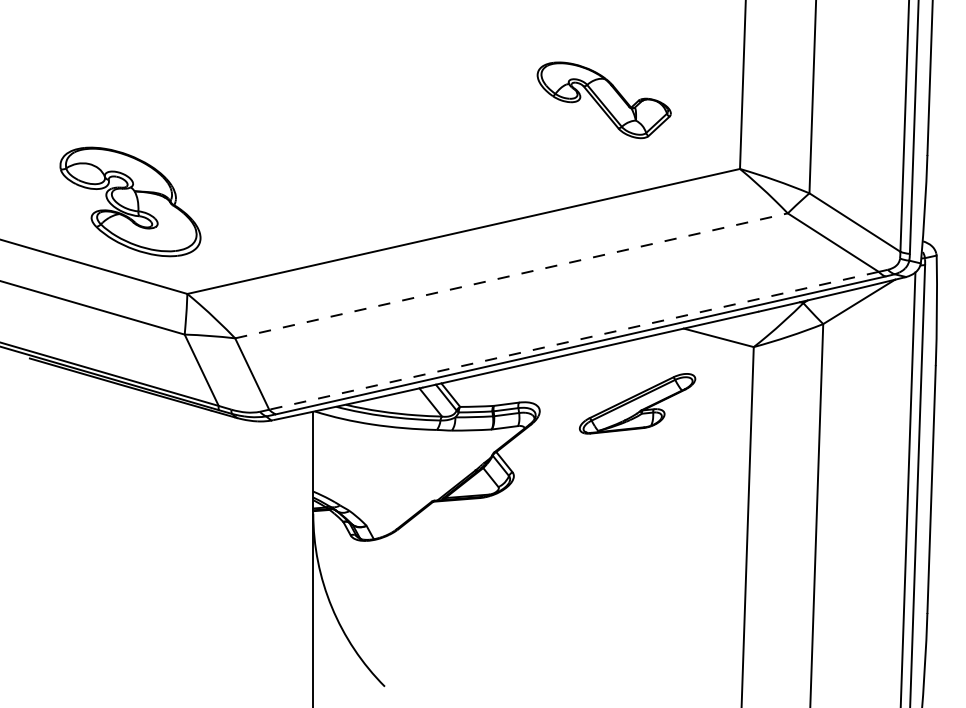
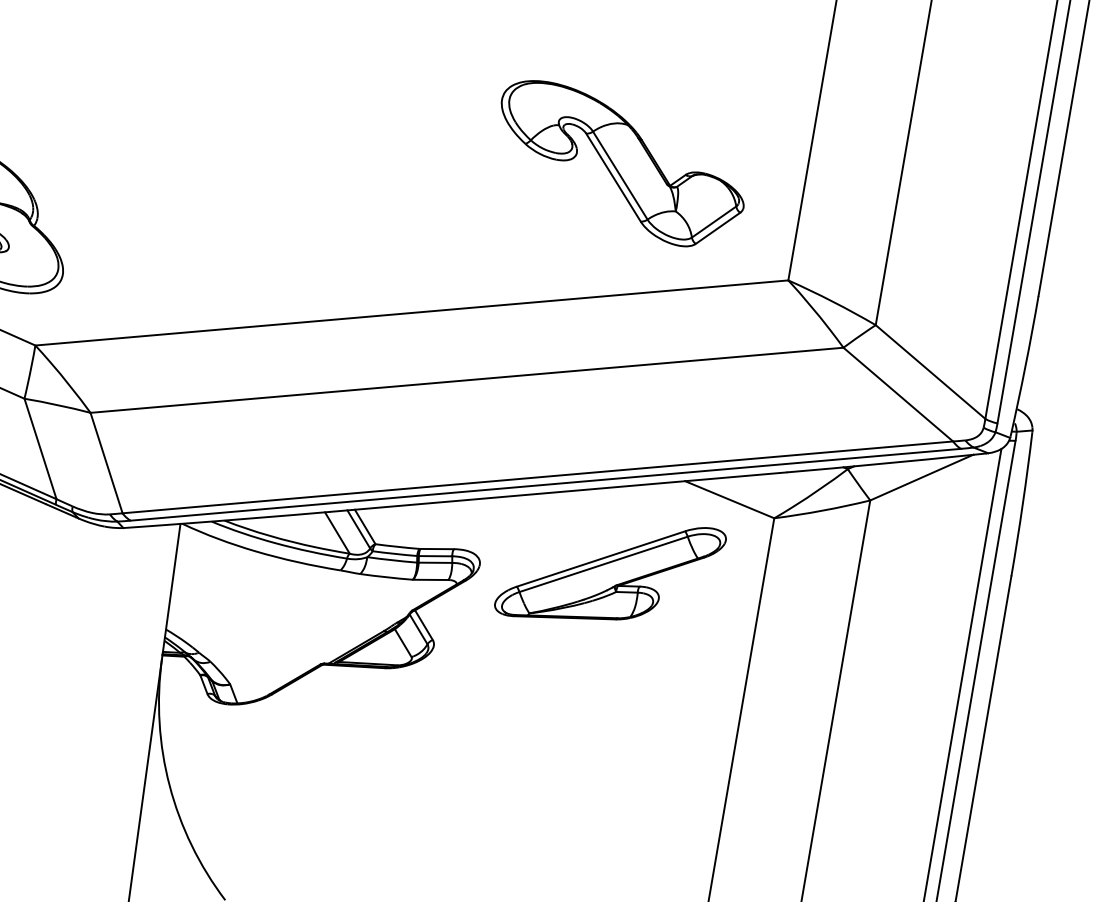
part: (604, 100) -> (621, 165), size x1.43
line: (511, 275) -> (467, 379), dashed -> solid
line: (573, 340) -> (537, 476), dashed -> solid
part: (637, 403) -> (610, 571), size x1.43

